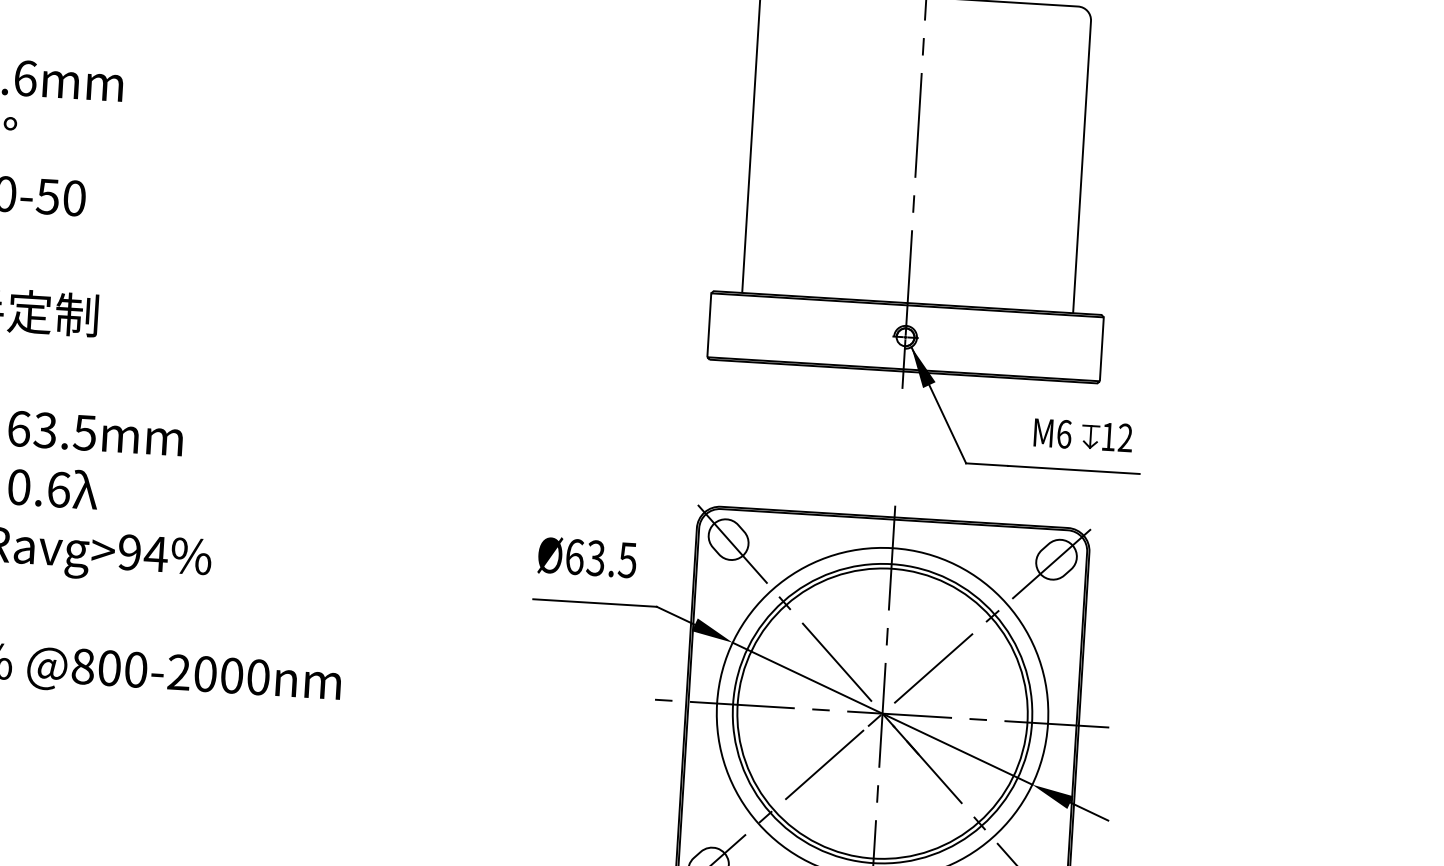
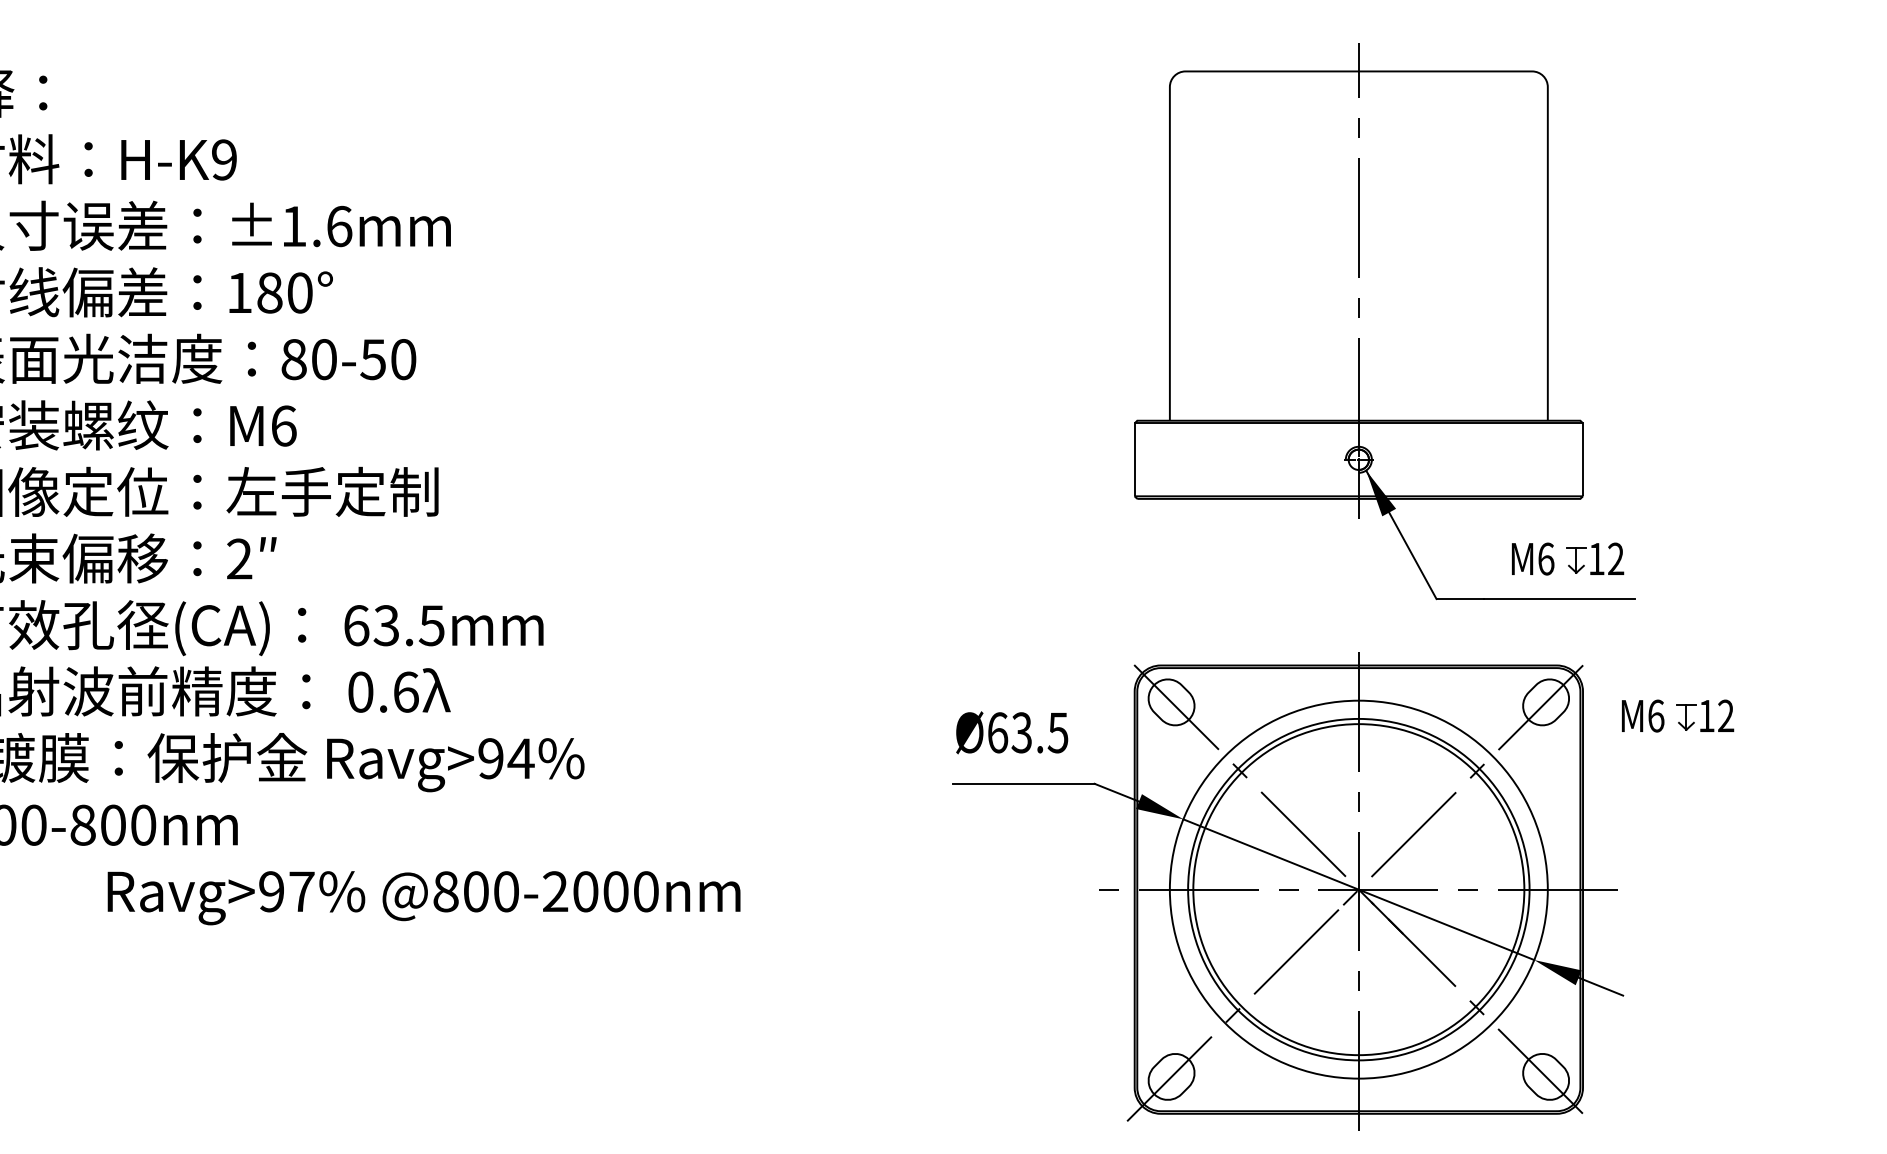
part: (1172, 583) -> (1679, 721), added

